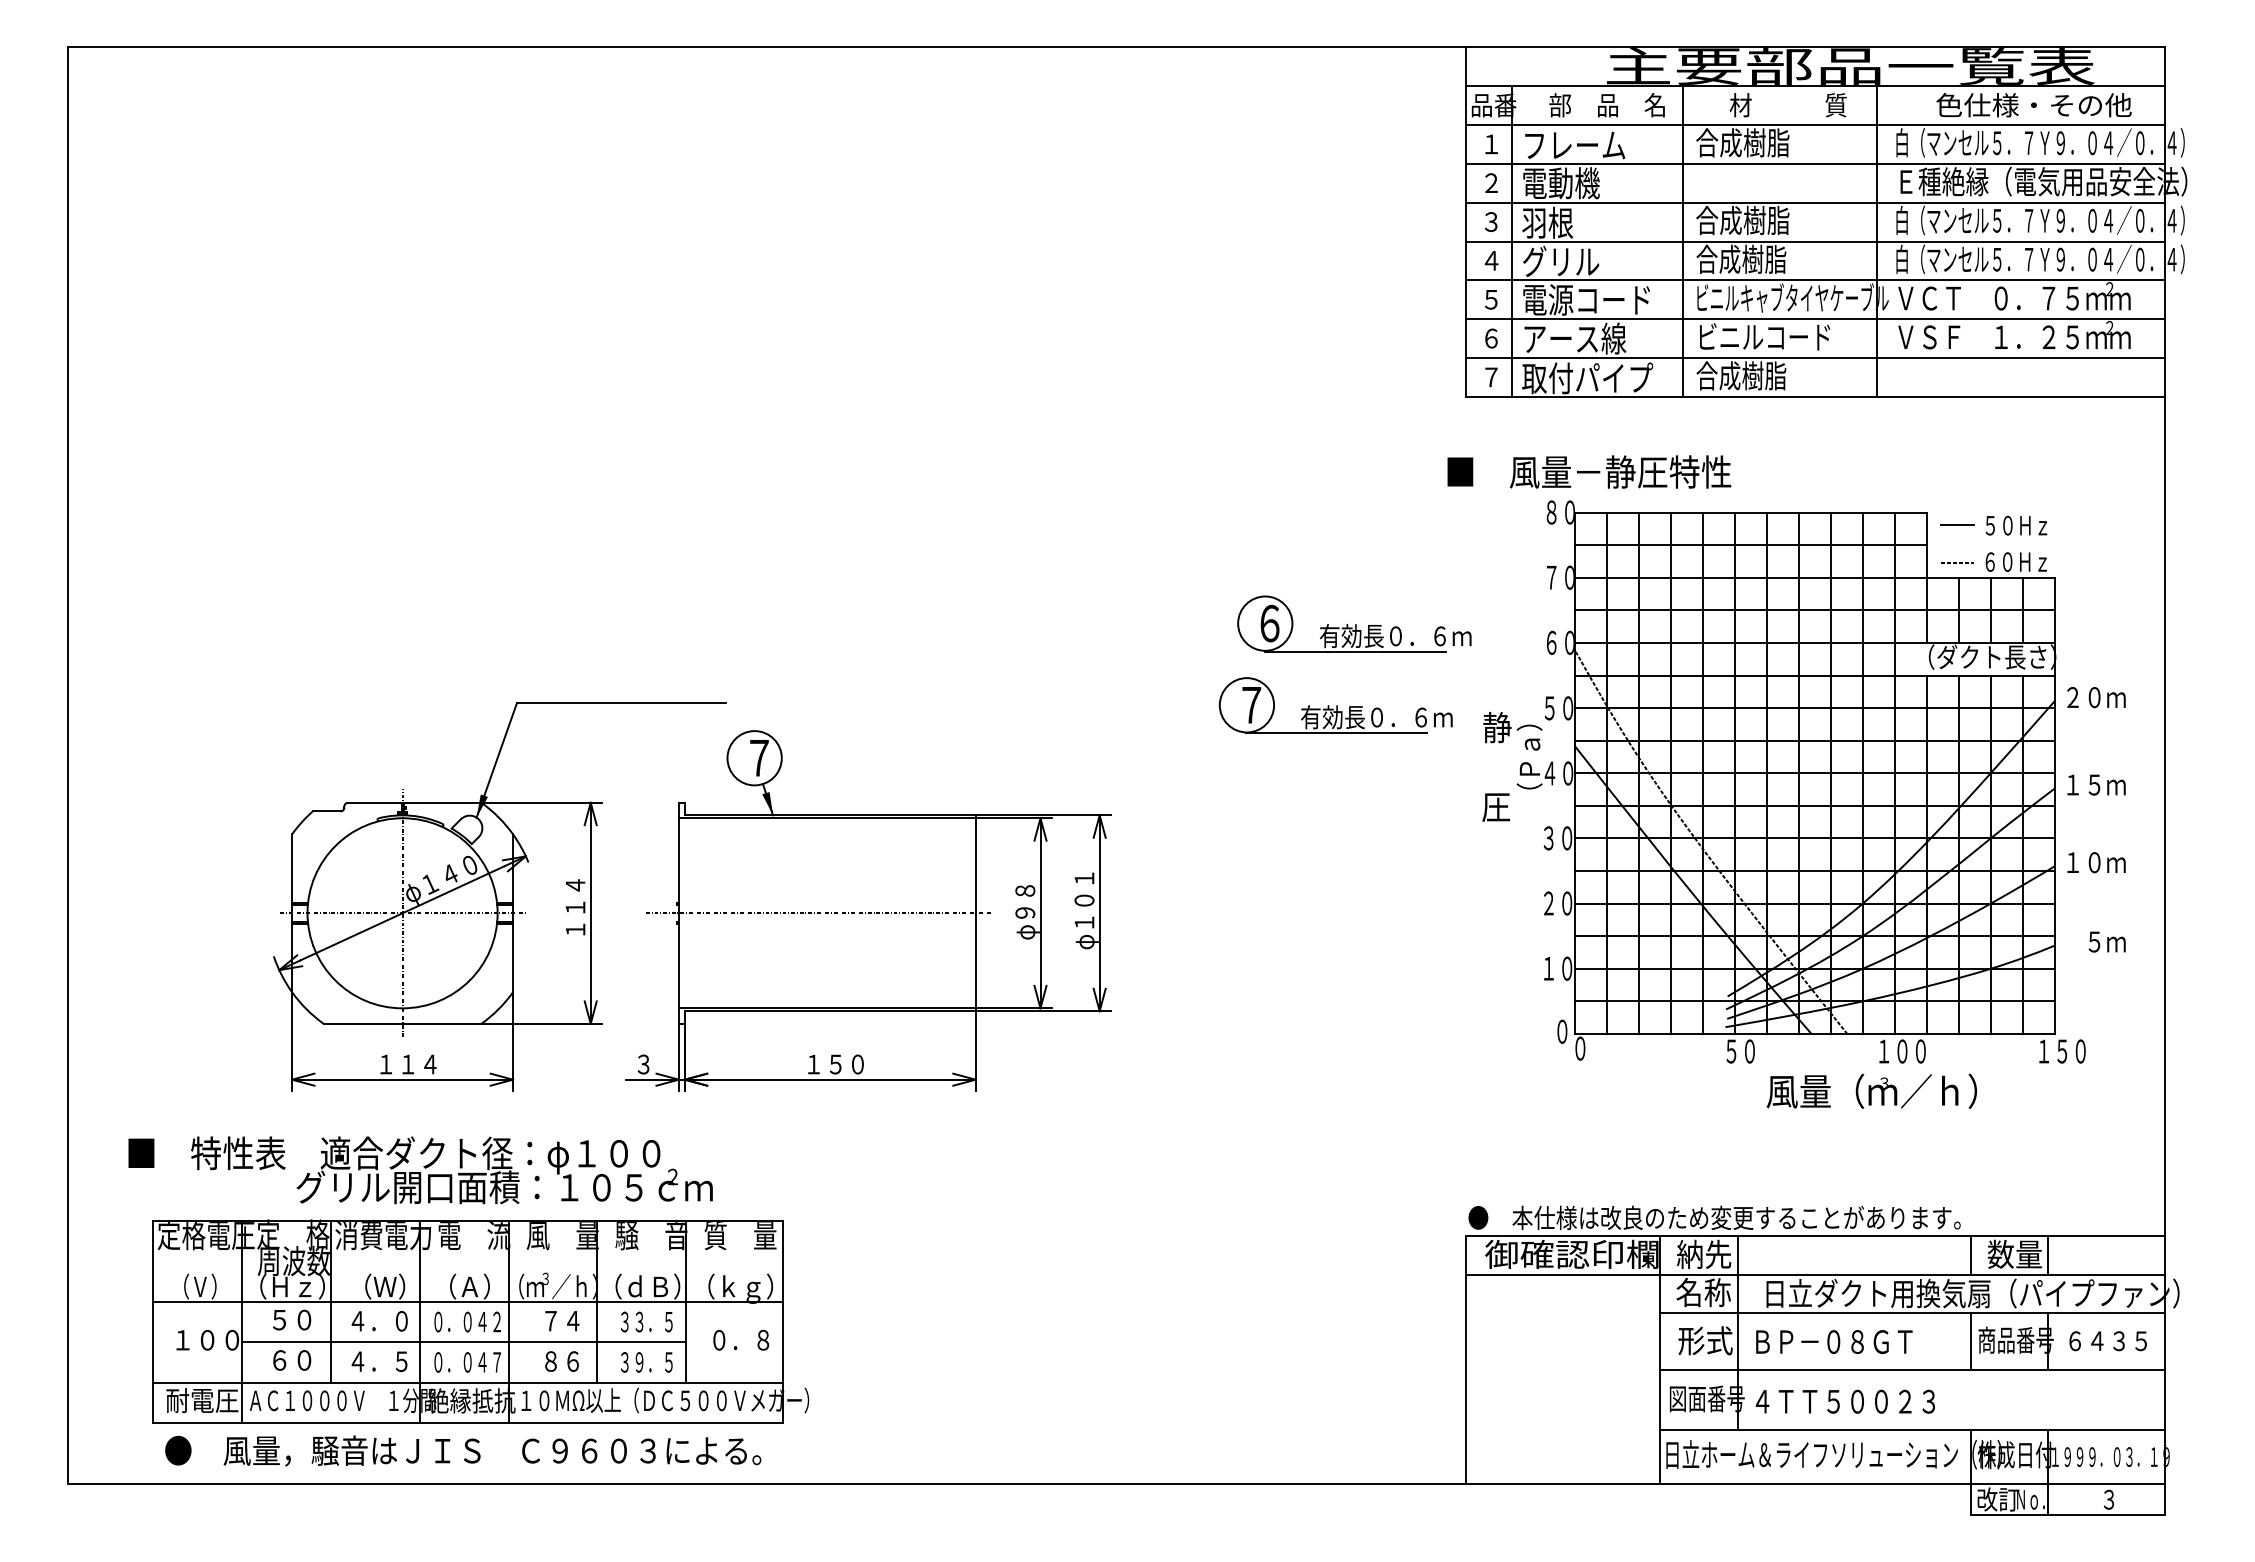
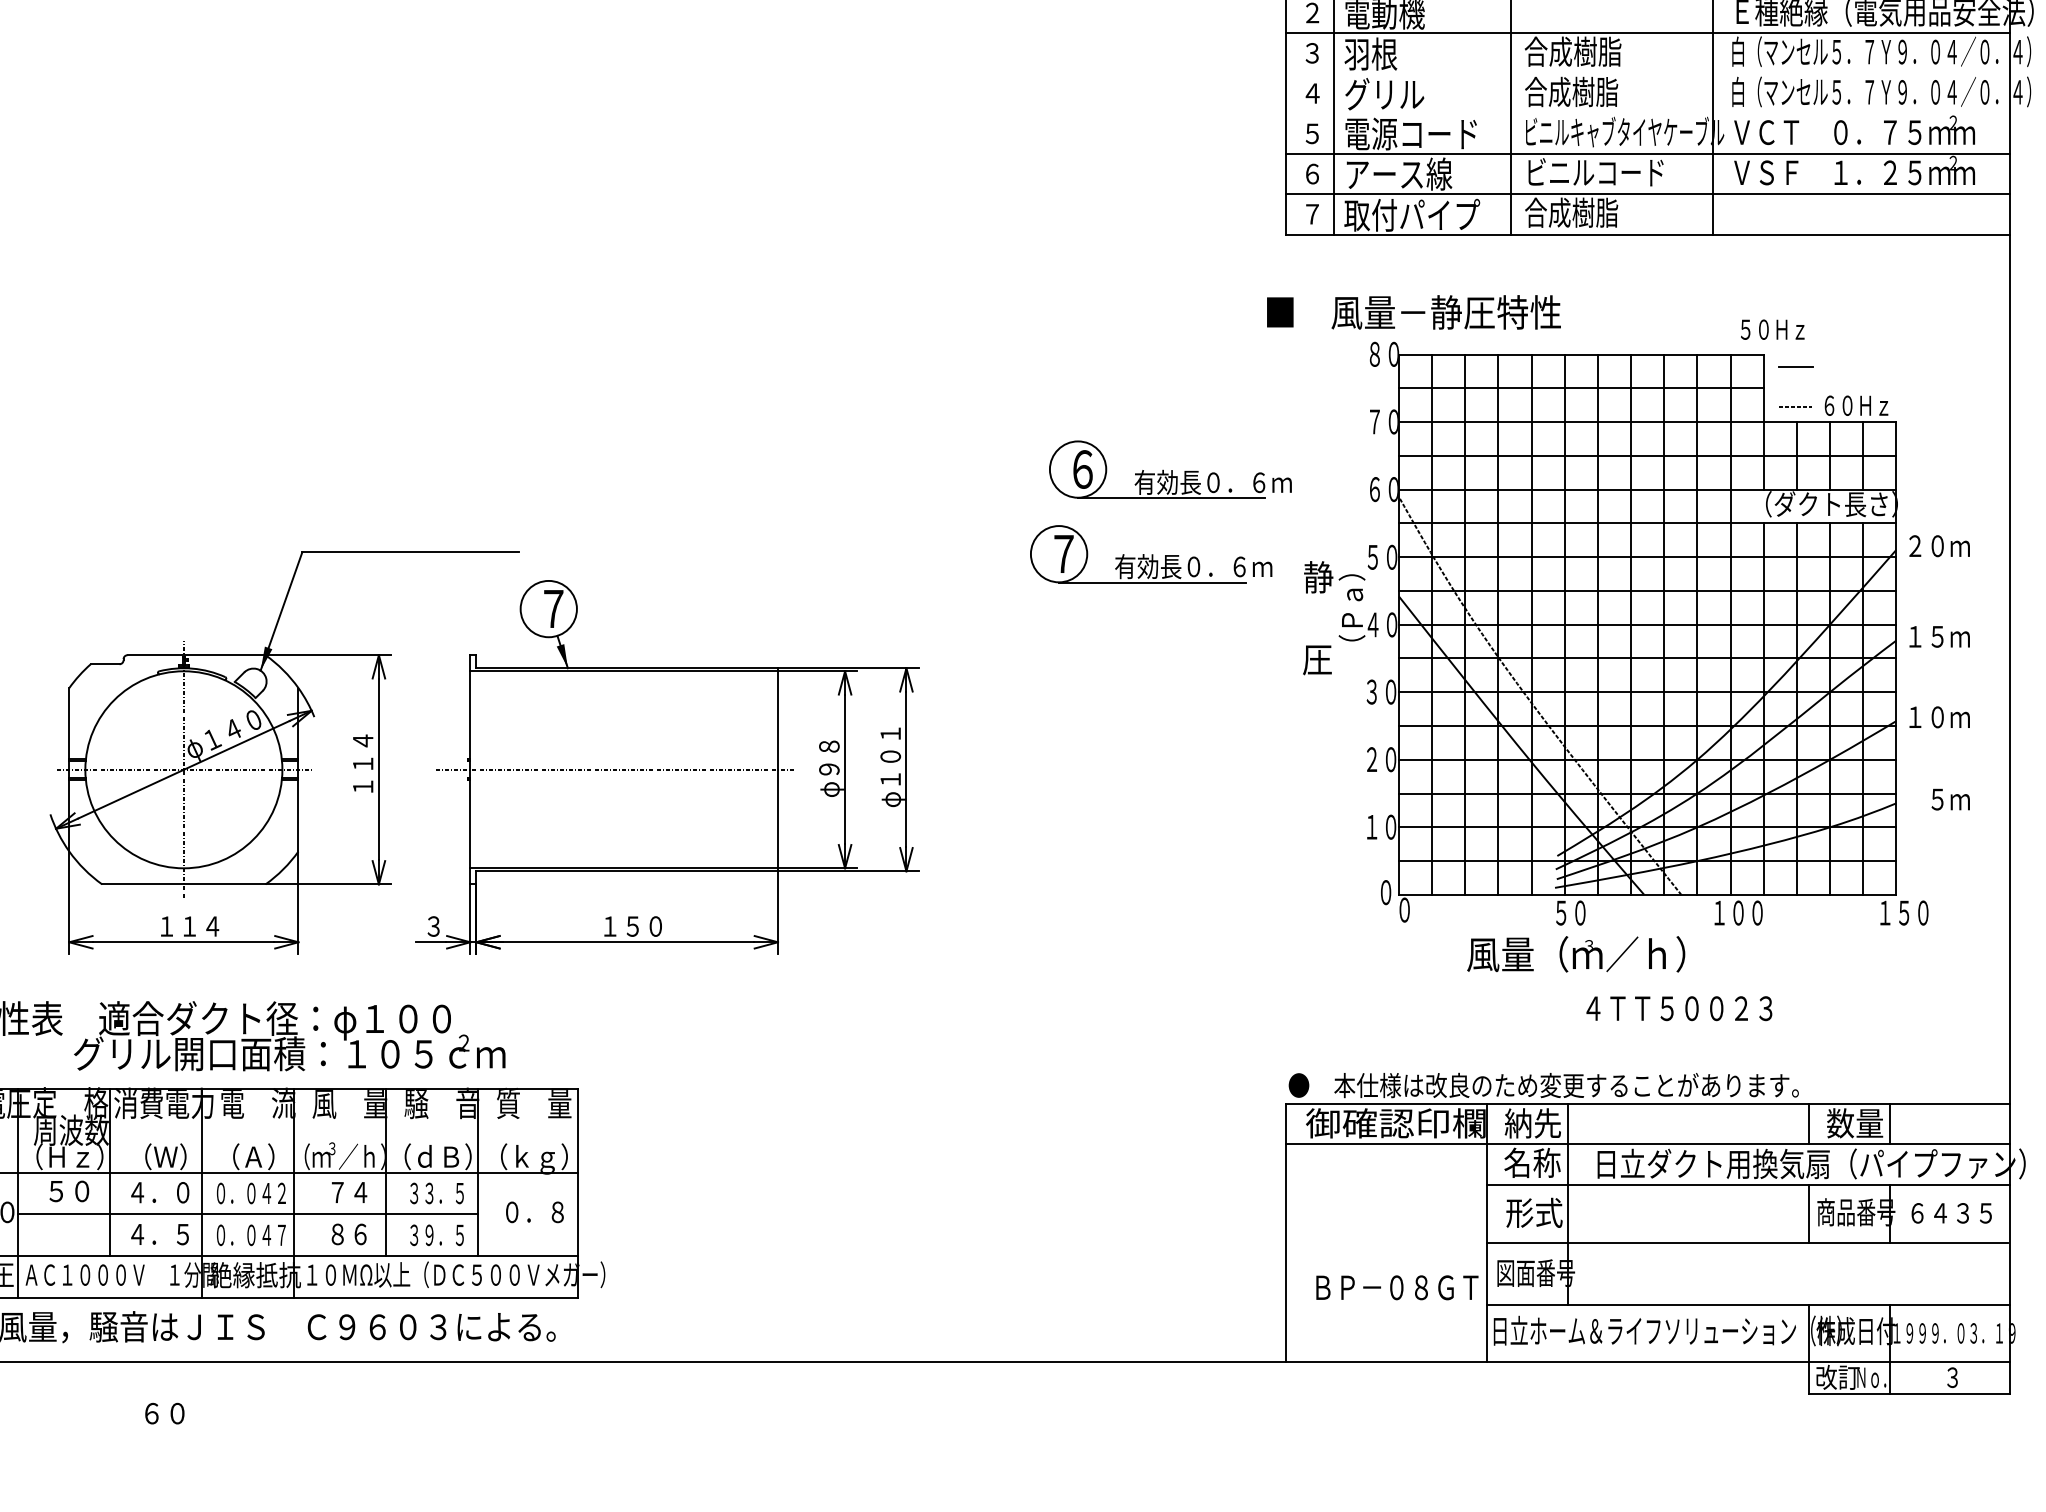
line: (1814, 241) -> (1647, 73), removed
line: (1814, 280) -> (1647, 113), removed
text: (2016, 525) -> (1772, 329), moved
text: (1871, 1090) -> (1575, 953), moved
text: (1834, 1342) -> (1397, 1288), moved
text: (292, 1360) -> (165, 1413), moved
text: (1844, 1401) -> (1678, 1008), moved

